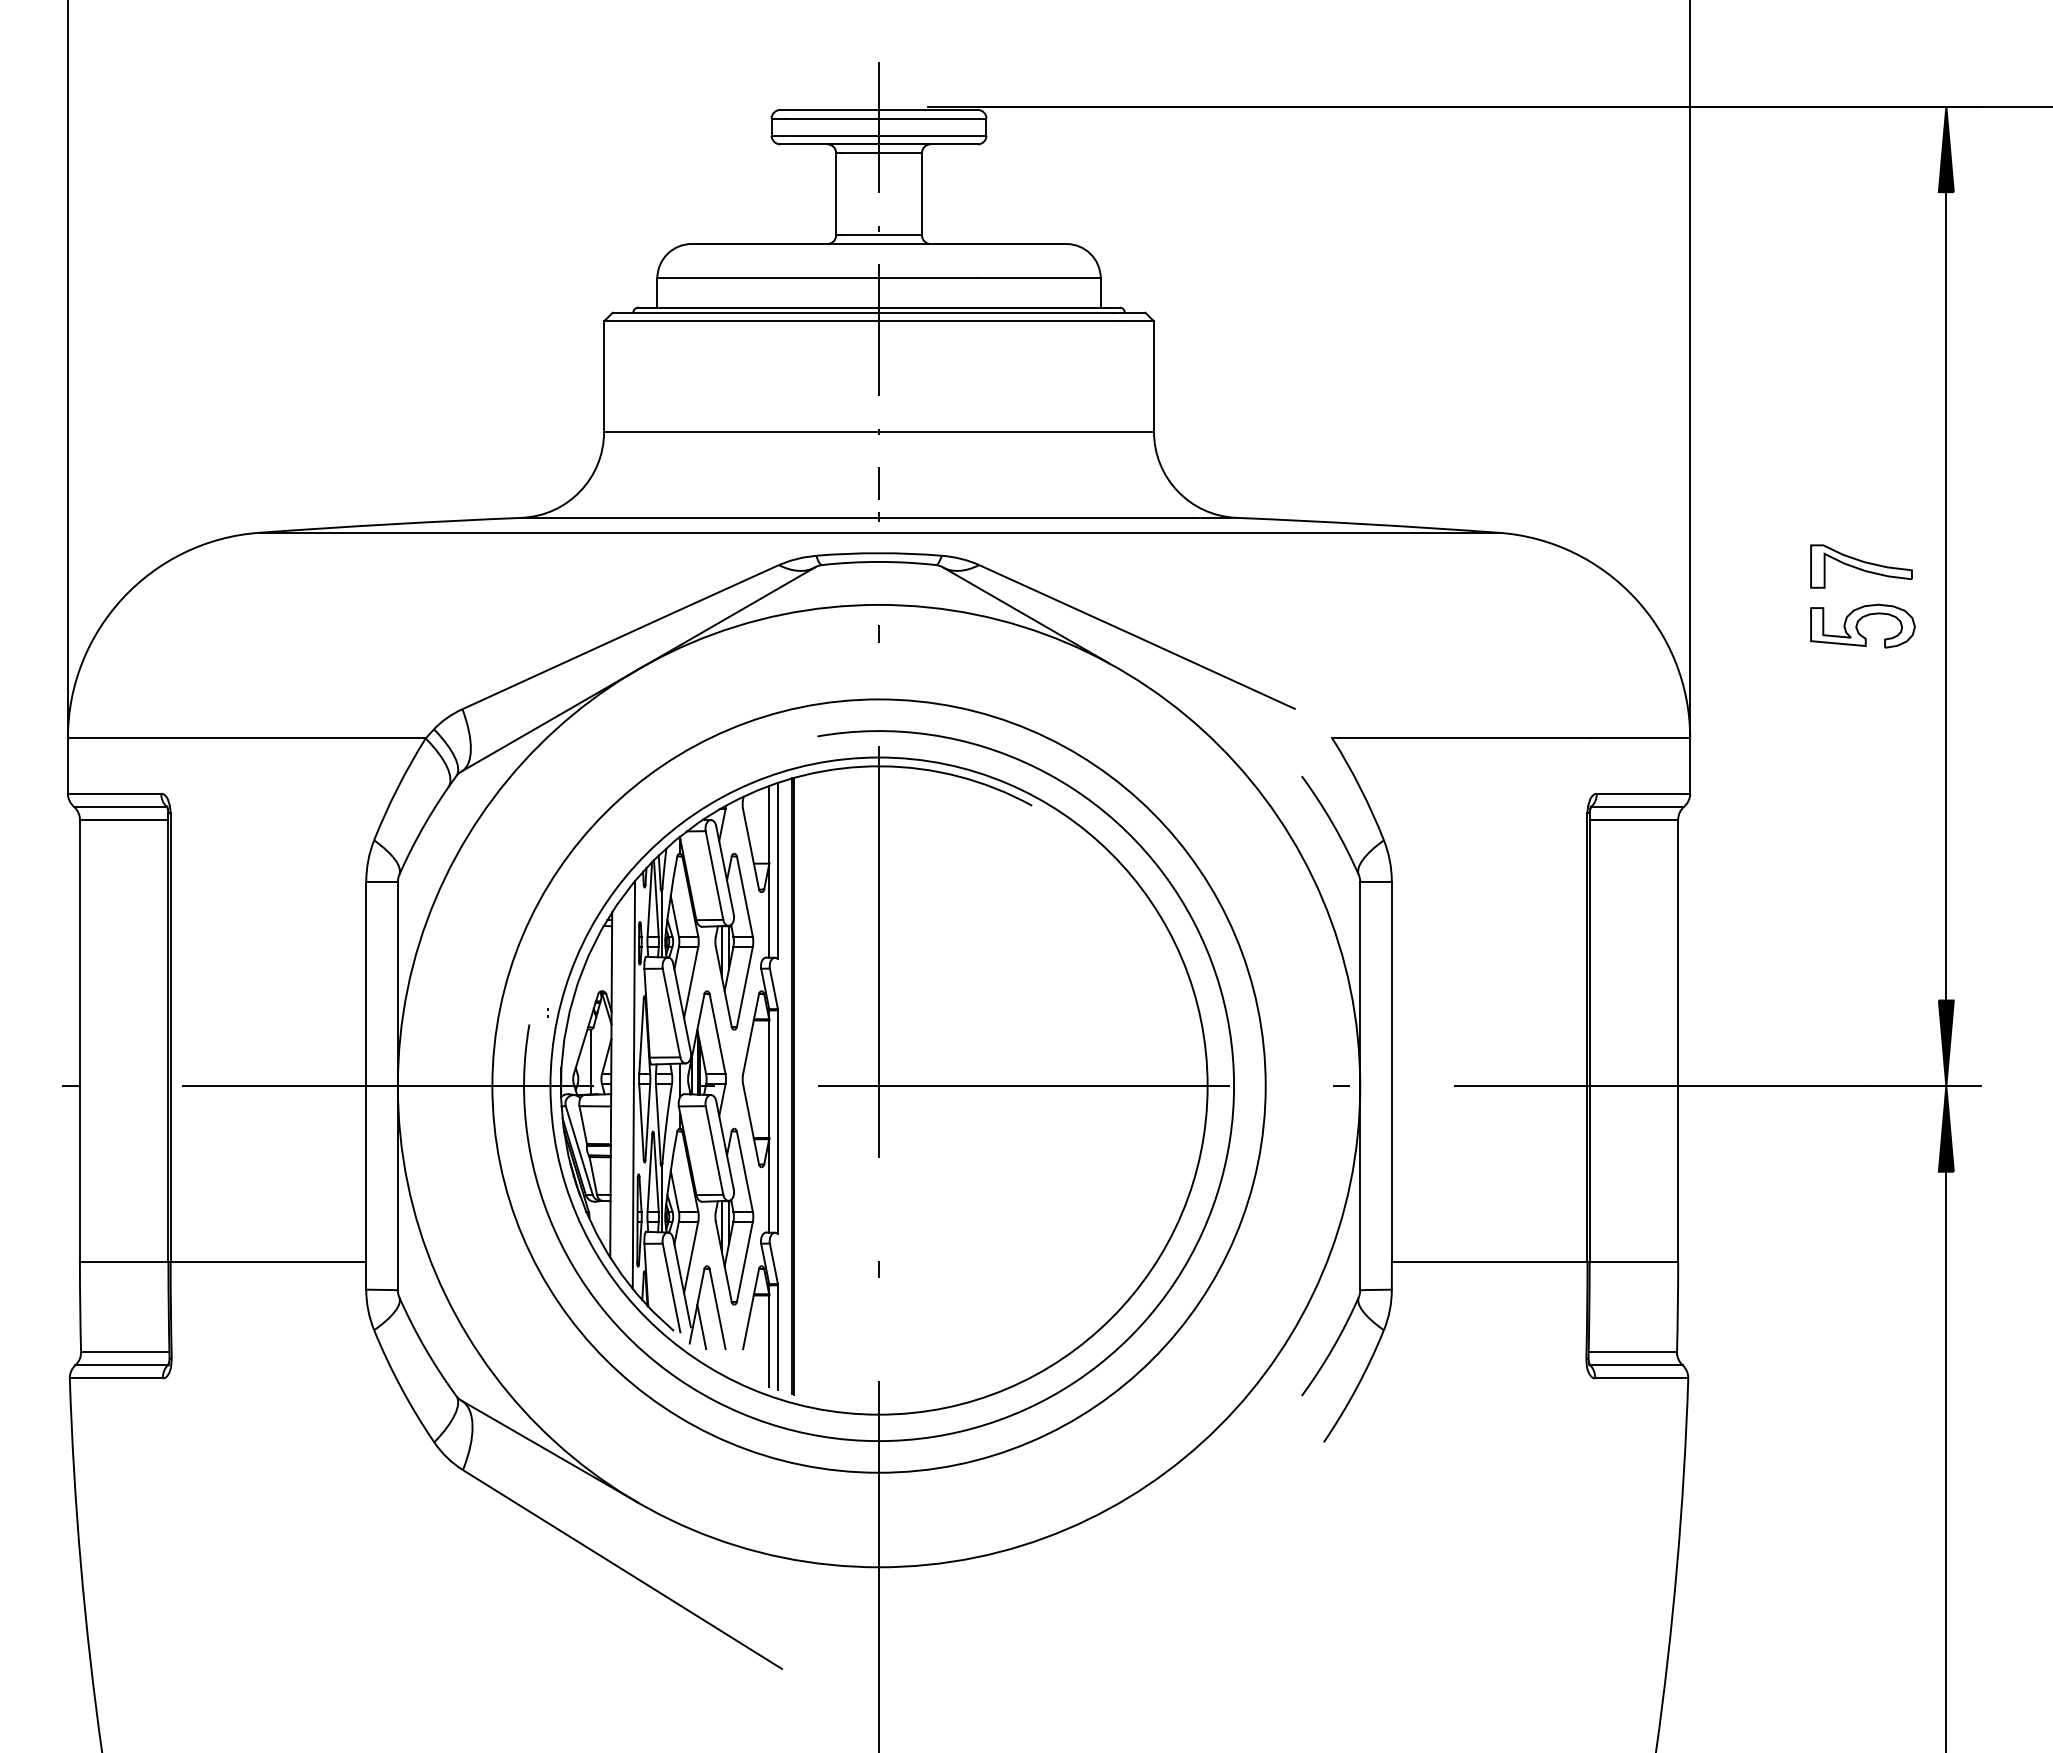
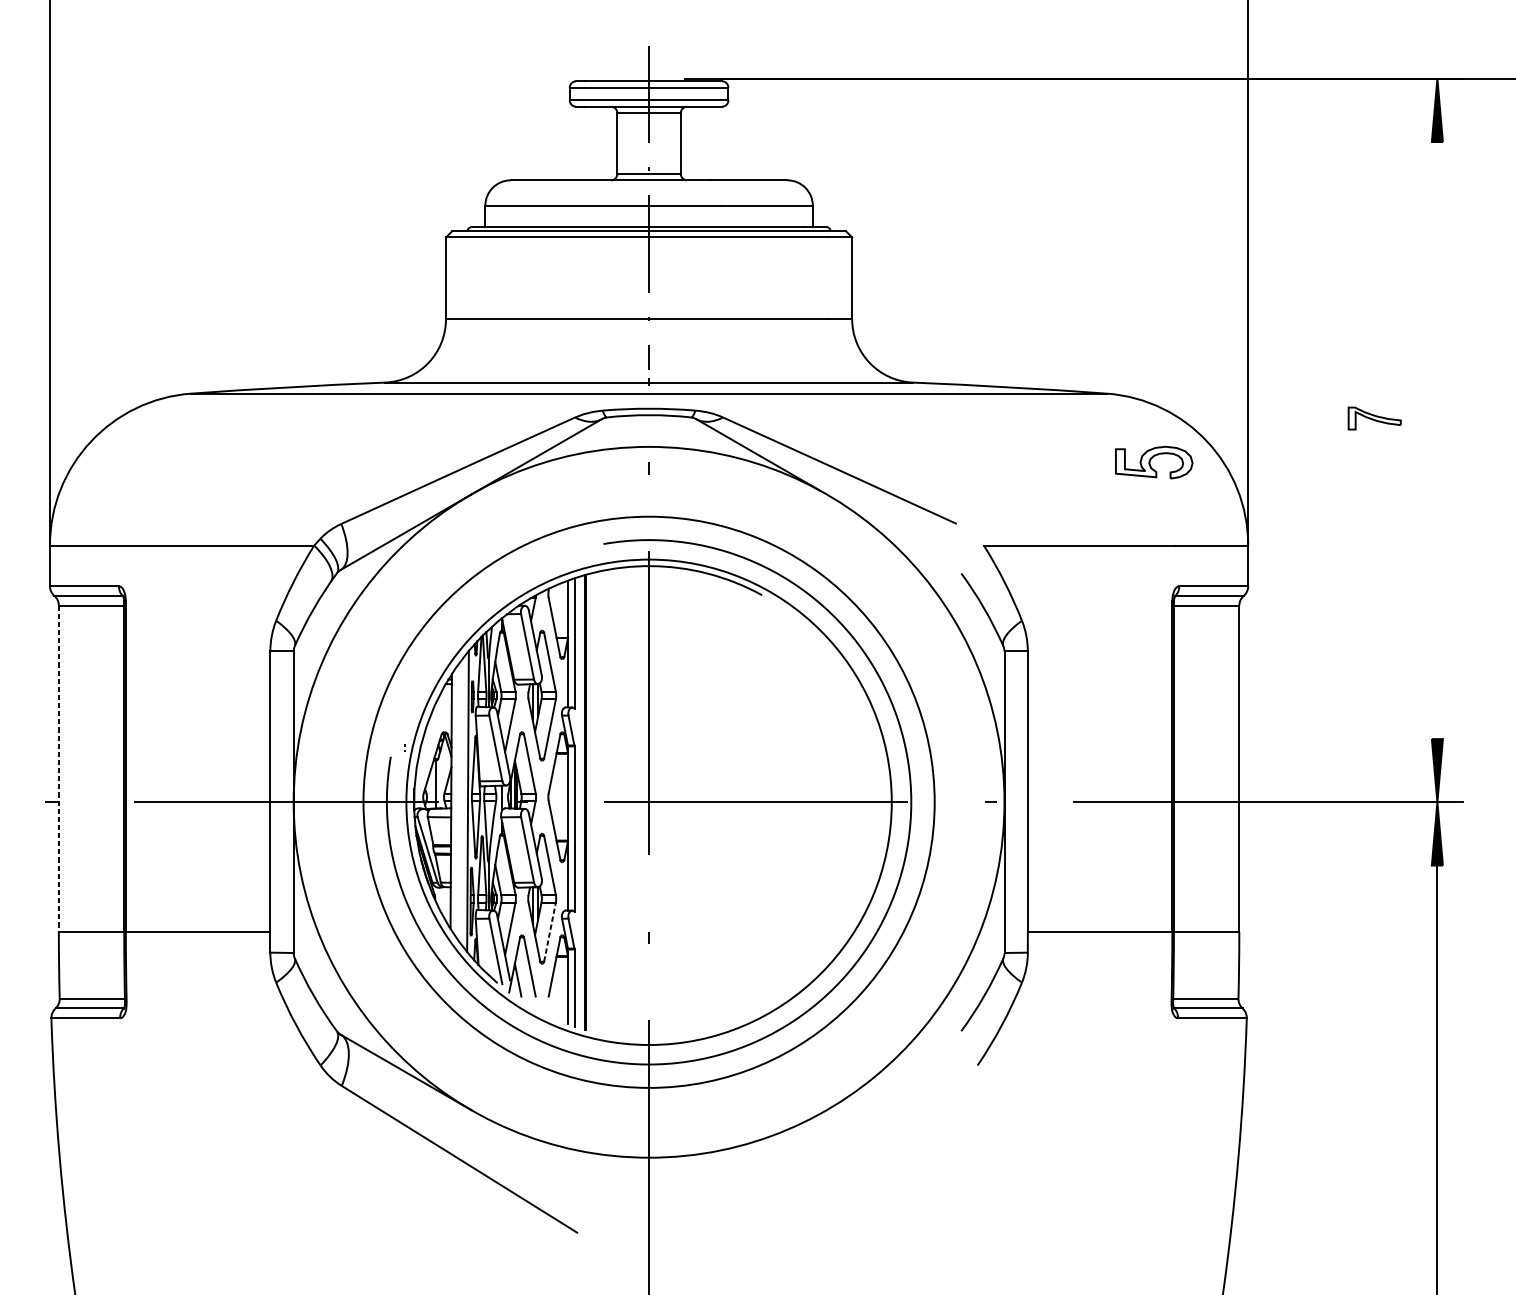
part: (1861, 566) -> (1374, 418), size x0.7
line: (1946, 596) -> (1437, 440), removed
part: (1862, 625) -> (1153, 462), moved
line: (79, 1041) -> (58, 769), solid -> dashed
line: (744, 1261) -> (549, 931), solid -> dashed

